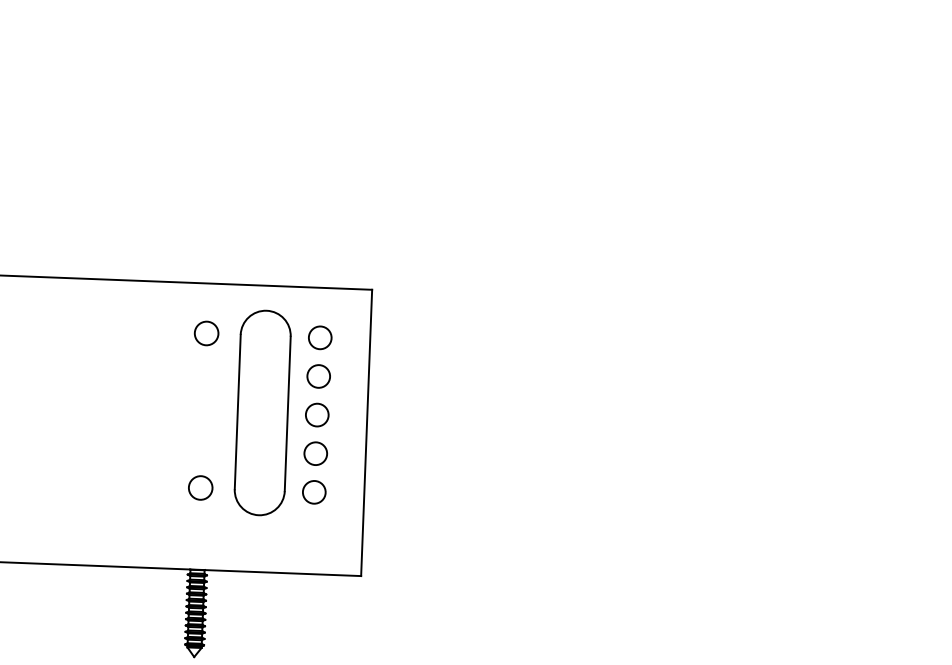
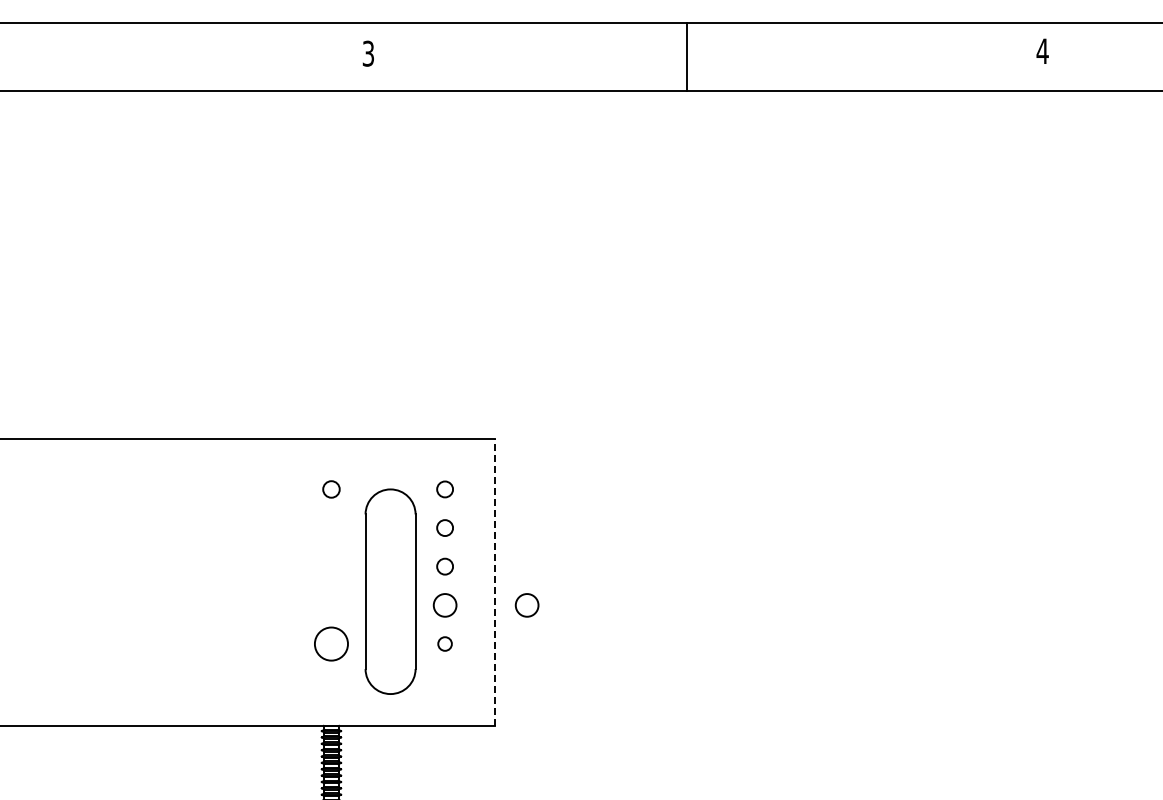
circle: (206, 333) -> (331, 489), size x0.7
circle: (319, 337) -> (444, 489), size x0.7
circle: (318, 375) -> (444, 527), size x0.7
part: (262, 412) -> (390, 591), moved
circle: (316, 414) -> (444, 566), size x0.7
line: (366, 432) -> (495, 582), solid -> dashed
circle: (397, 456) -> (526, 605), added
circle: (200, 487) -> (331, 643), size x1.4
circle: (313, 491) -> (444, 643), size x0.6

